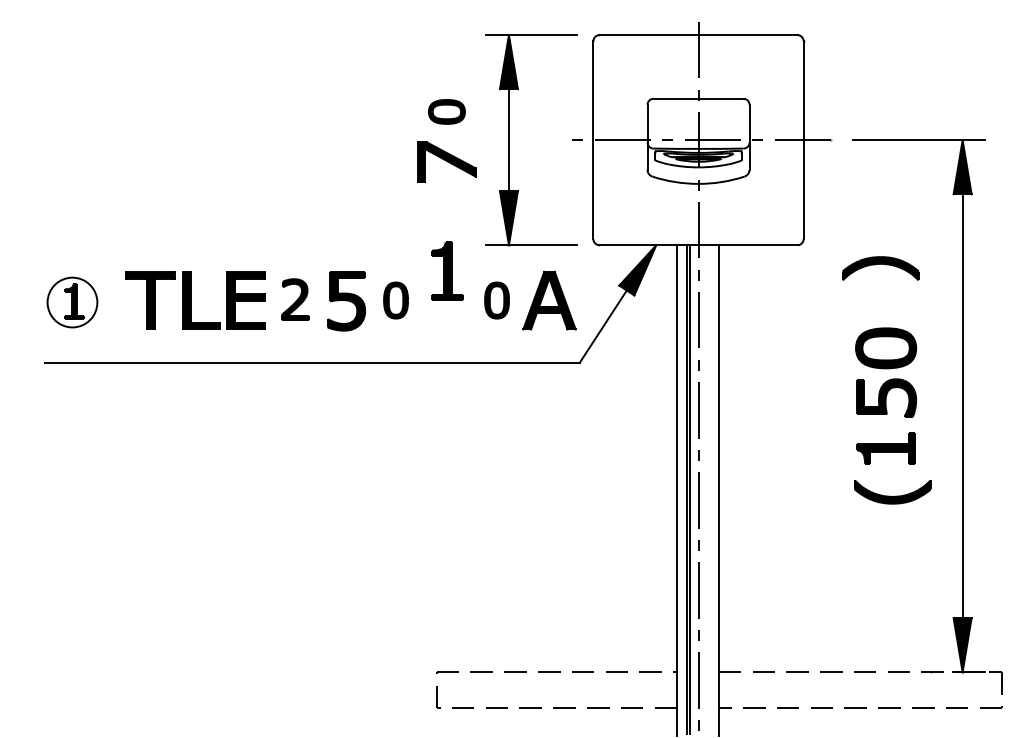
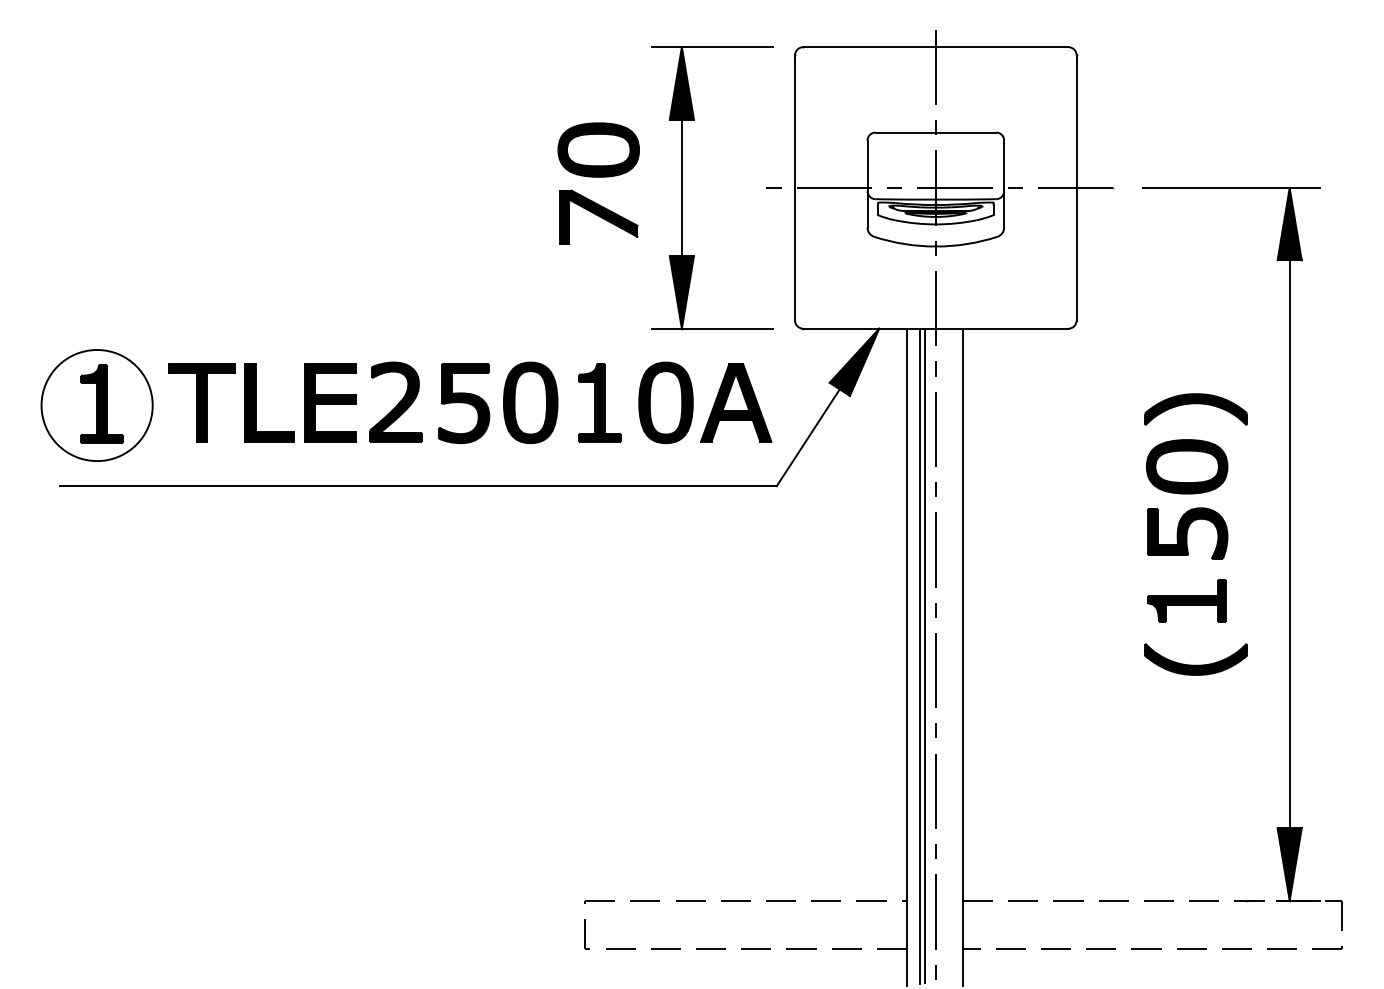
part: (446, 111) -> (598, 149), size x1.67
part: (880, 268) -> (1195, 409), moved
part: (447, 270) -> (599, 401), moved
part: (295, 299) -> (395, 401), size x1.43
part: (395, 300) -> (529, 402), size x1.67
part: (496, 300) -> (665, 402), size x1.67
part: (72, 302) -> (97, 405), size x1.67

